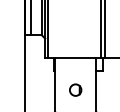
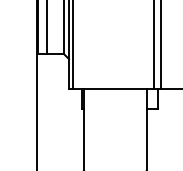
part: (75, 89) -> (115, 136), removed

